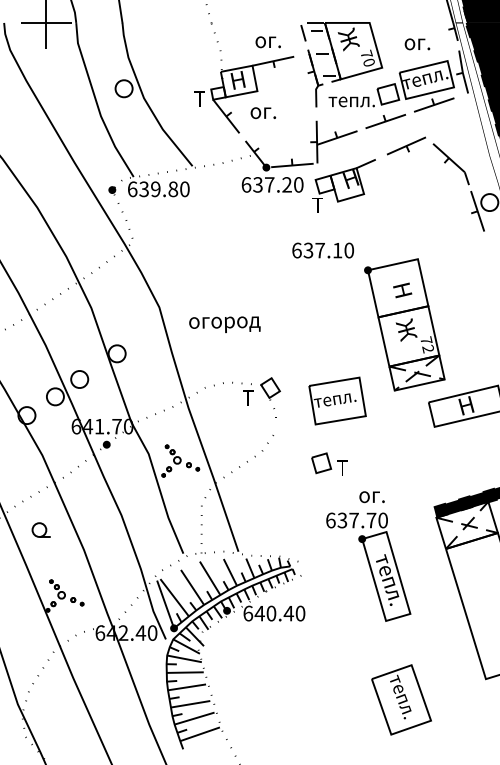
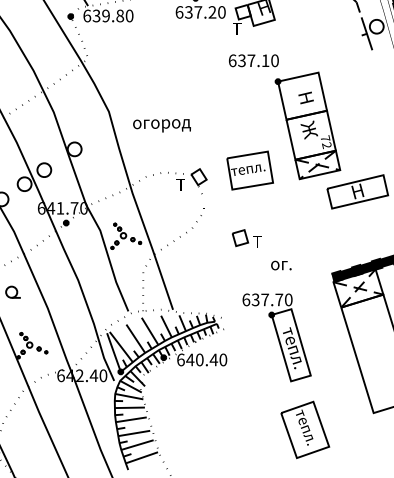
text: (322, 250) -> (253, 60), moved
part: (337, 400) -> (250, 170), moved
part: (368, 566) -> (276, 337), moved

